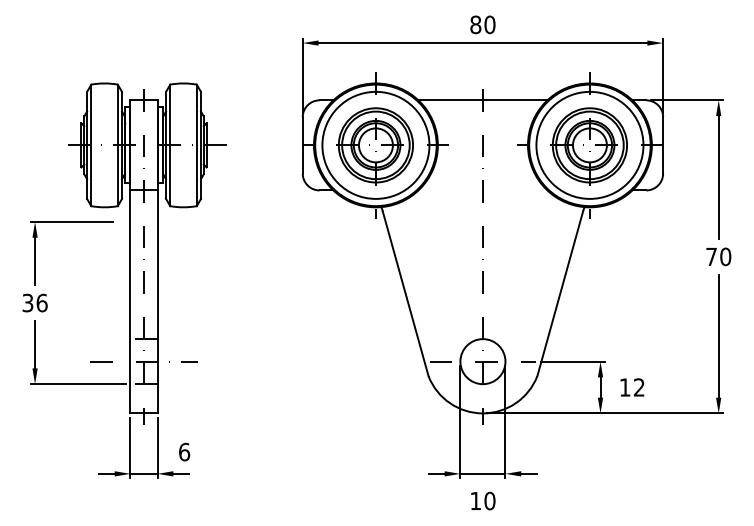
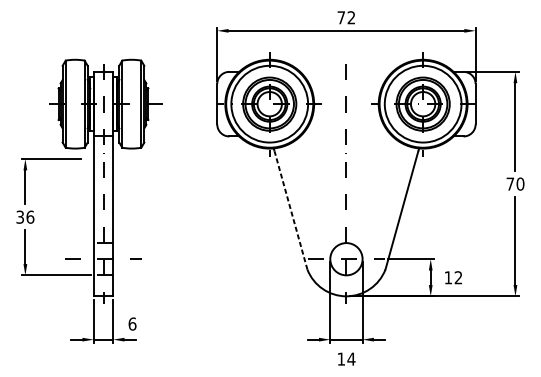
text: (482, 24) -> (346, 17), 80 -> 72
line: (482, 100) -> (346, 72), removed
line: (405, 293) -> (290, 210), solid -> dashed
text: (489, 500) -> (351, 358), 10 -> 14

